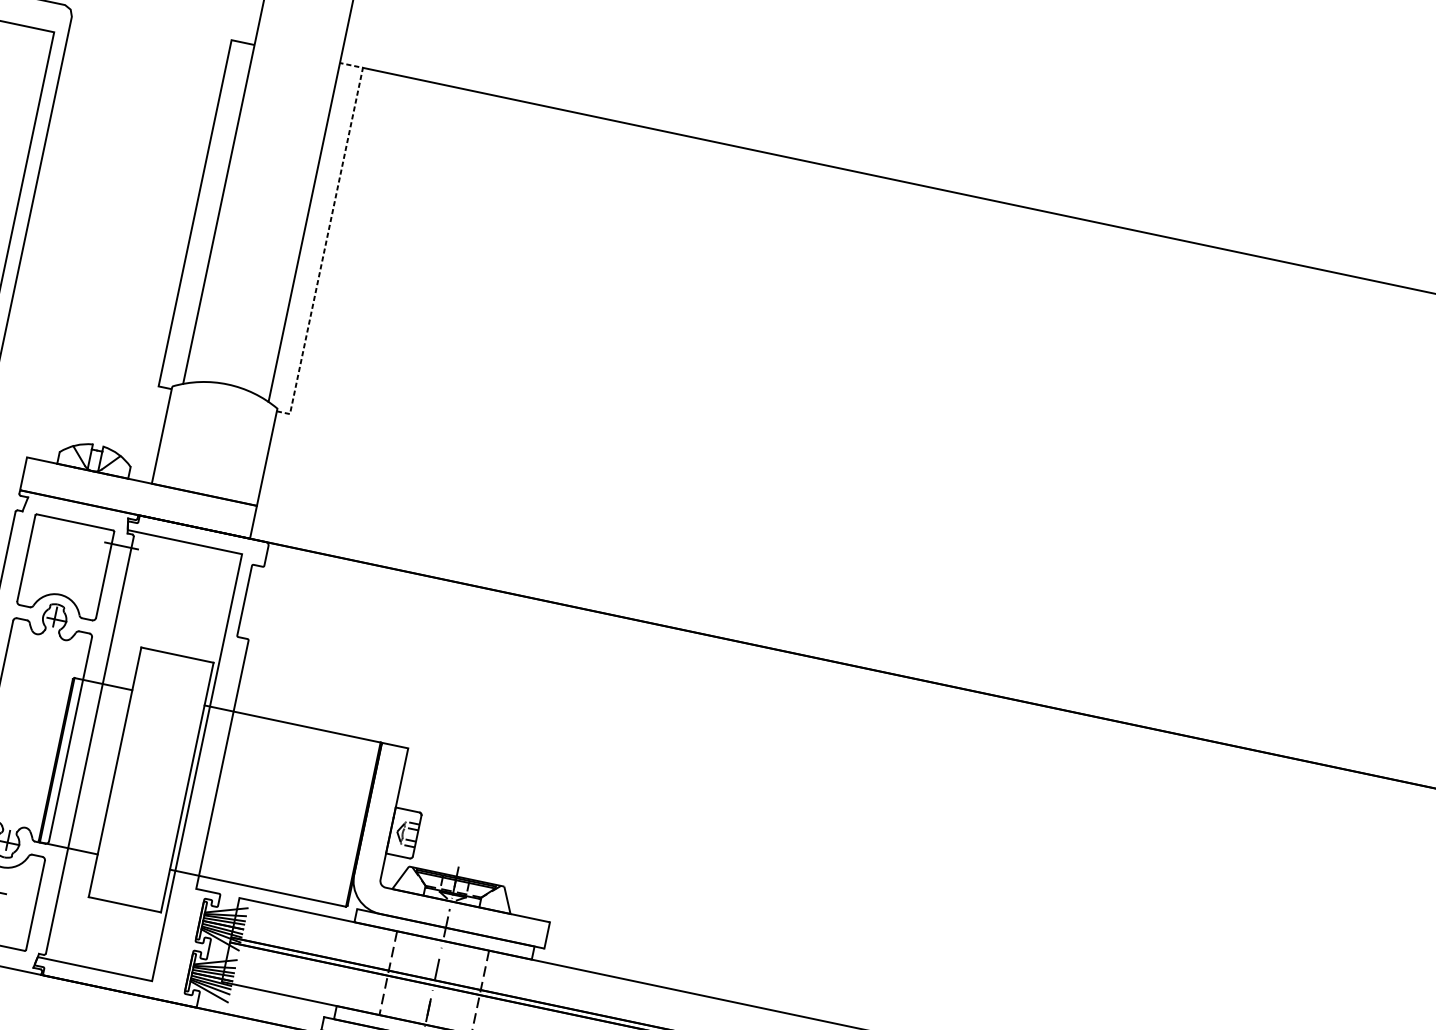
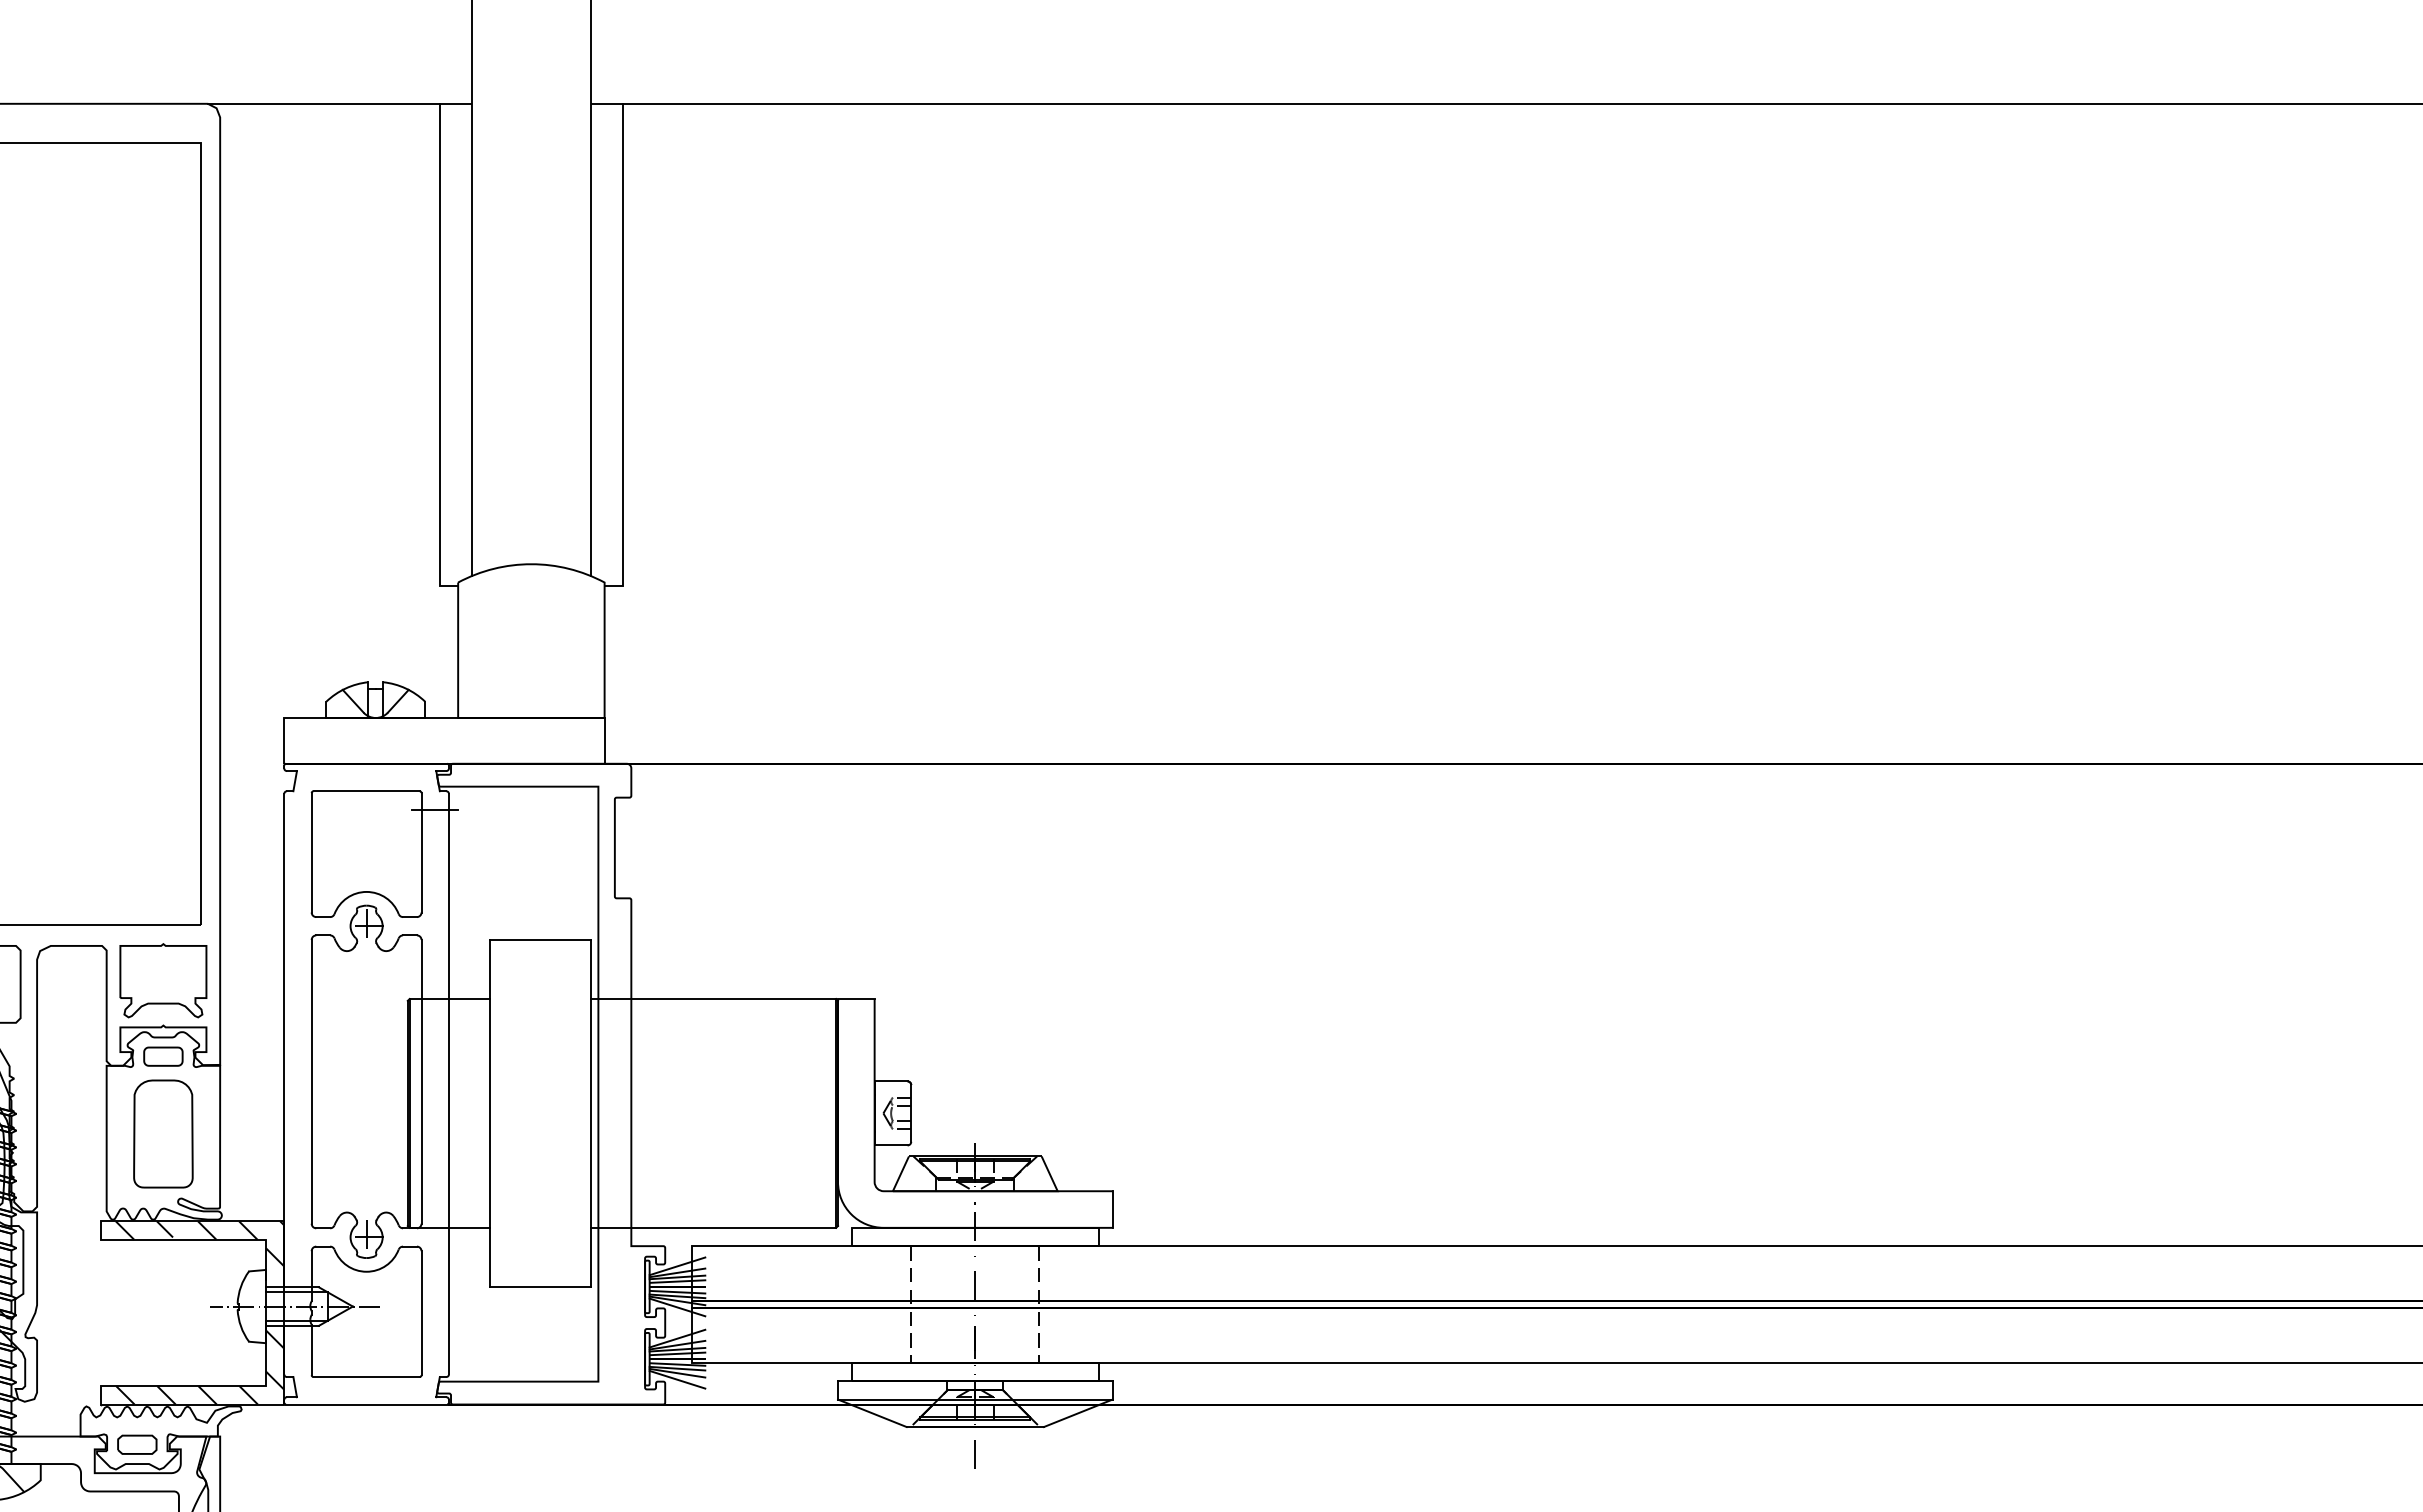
line: (148, 22) -> (323, 103), added
line: (327, 235) -> (622, 337), dashed -> solid

